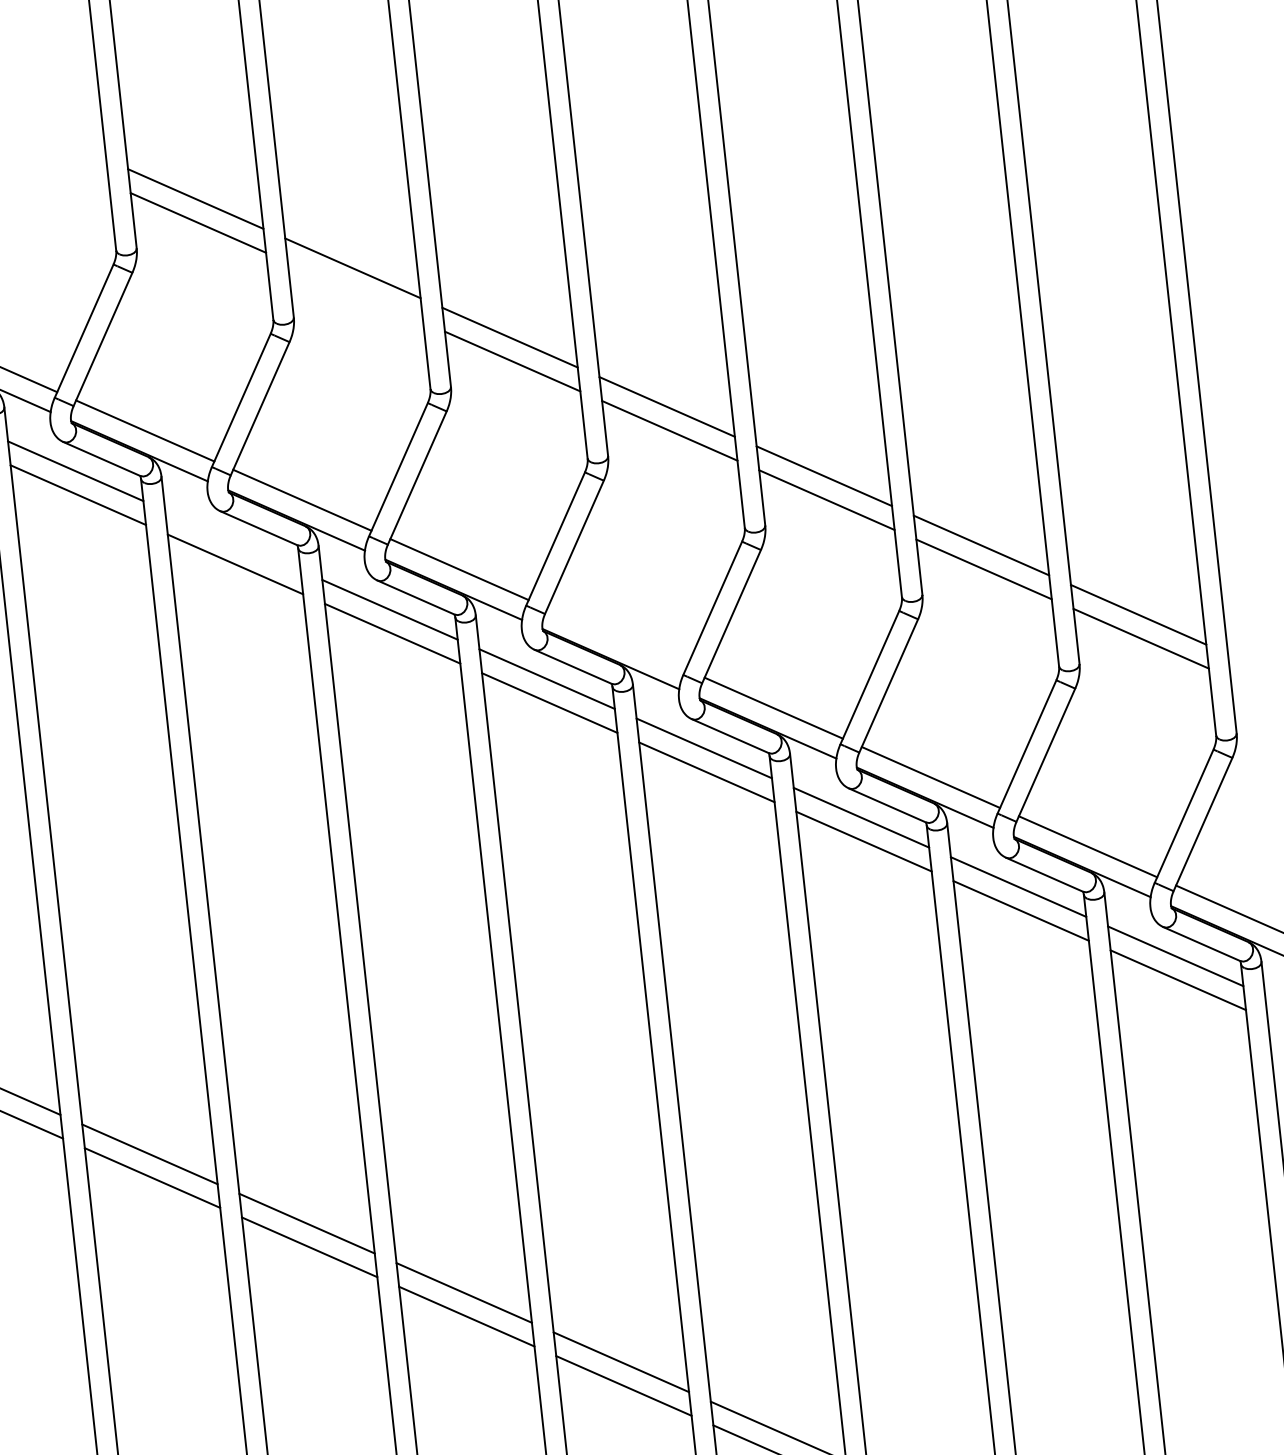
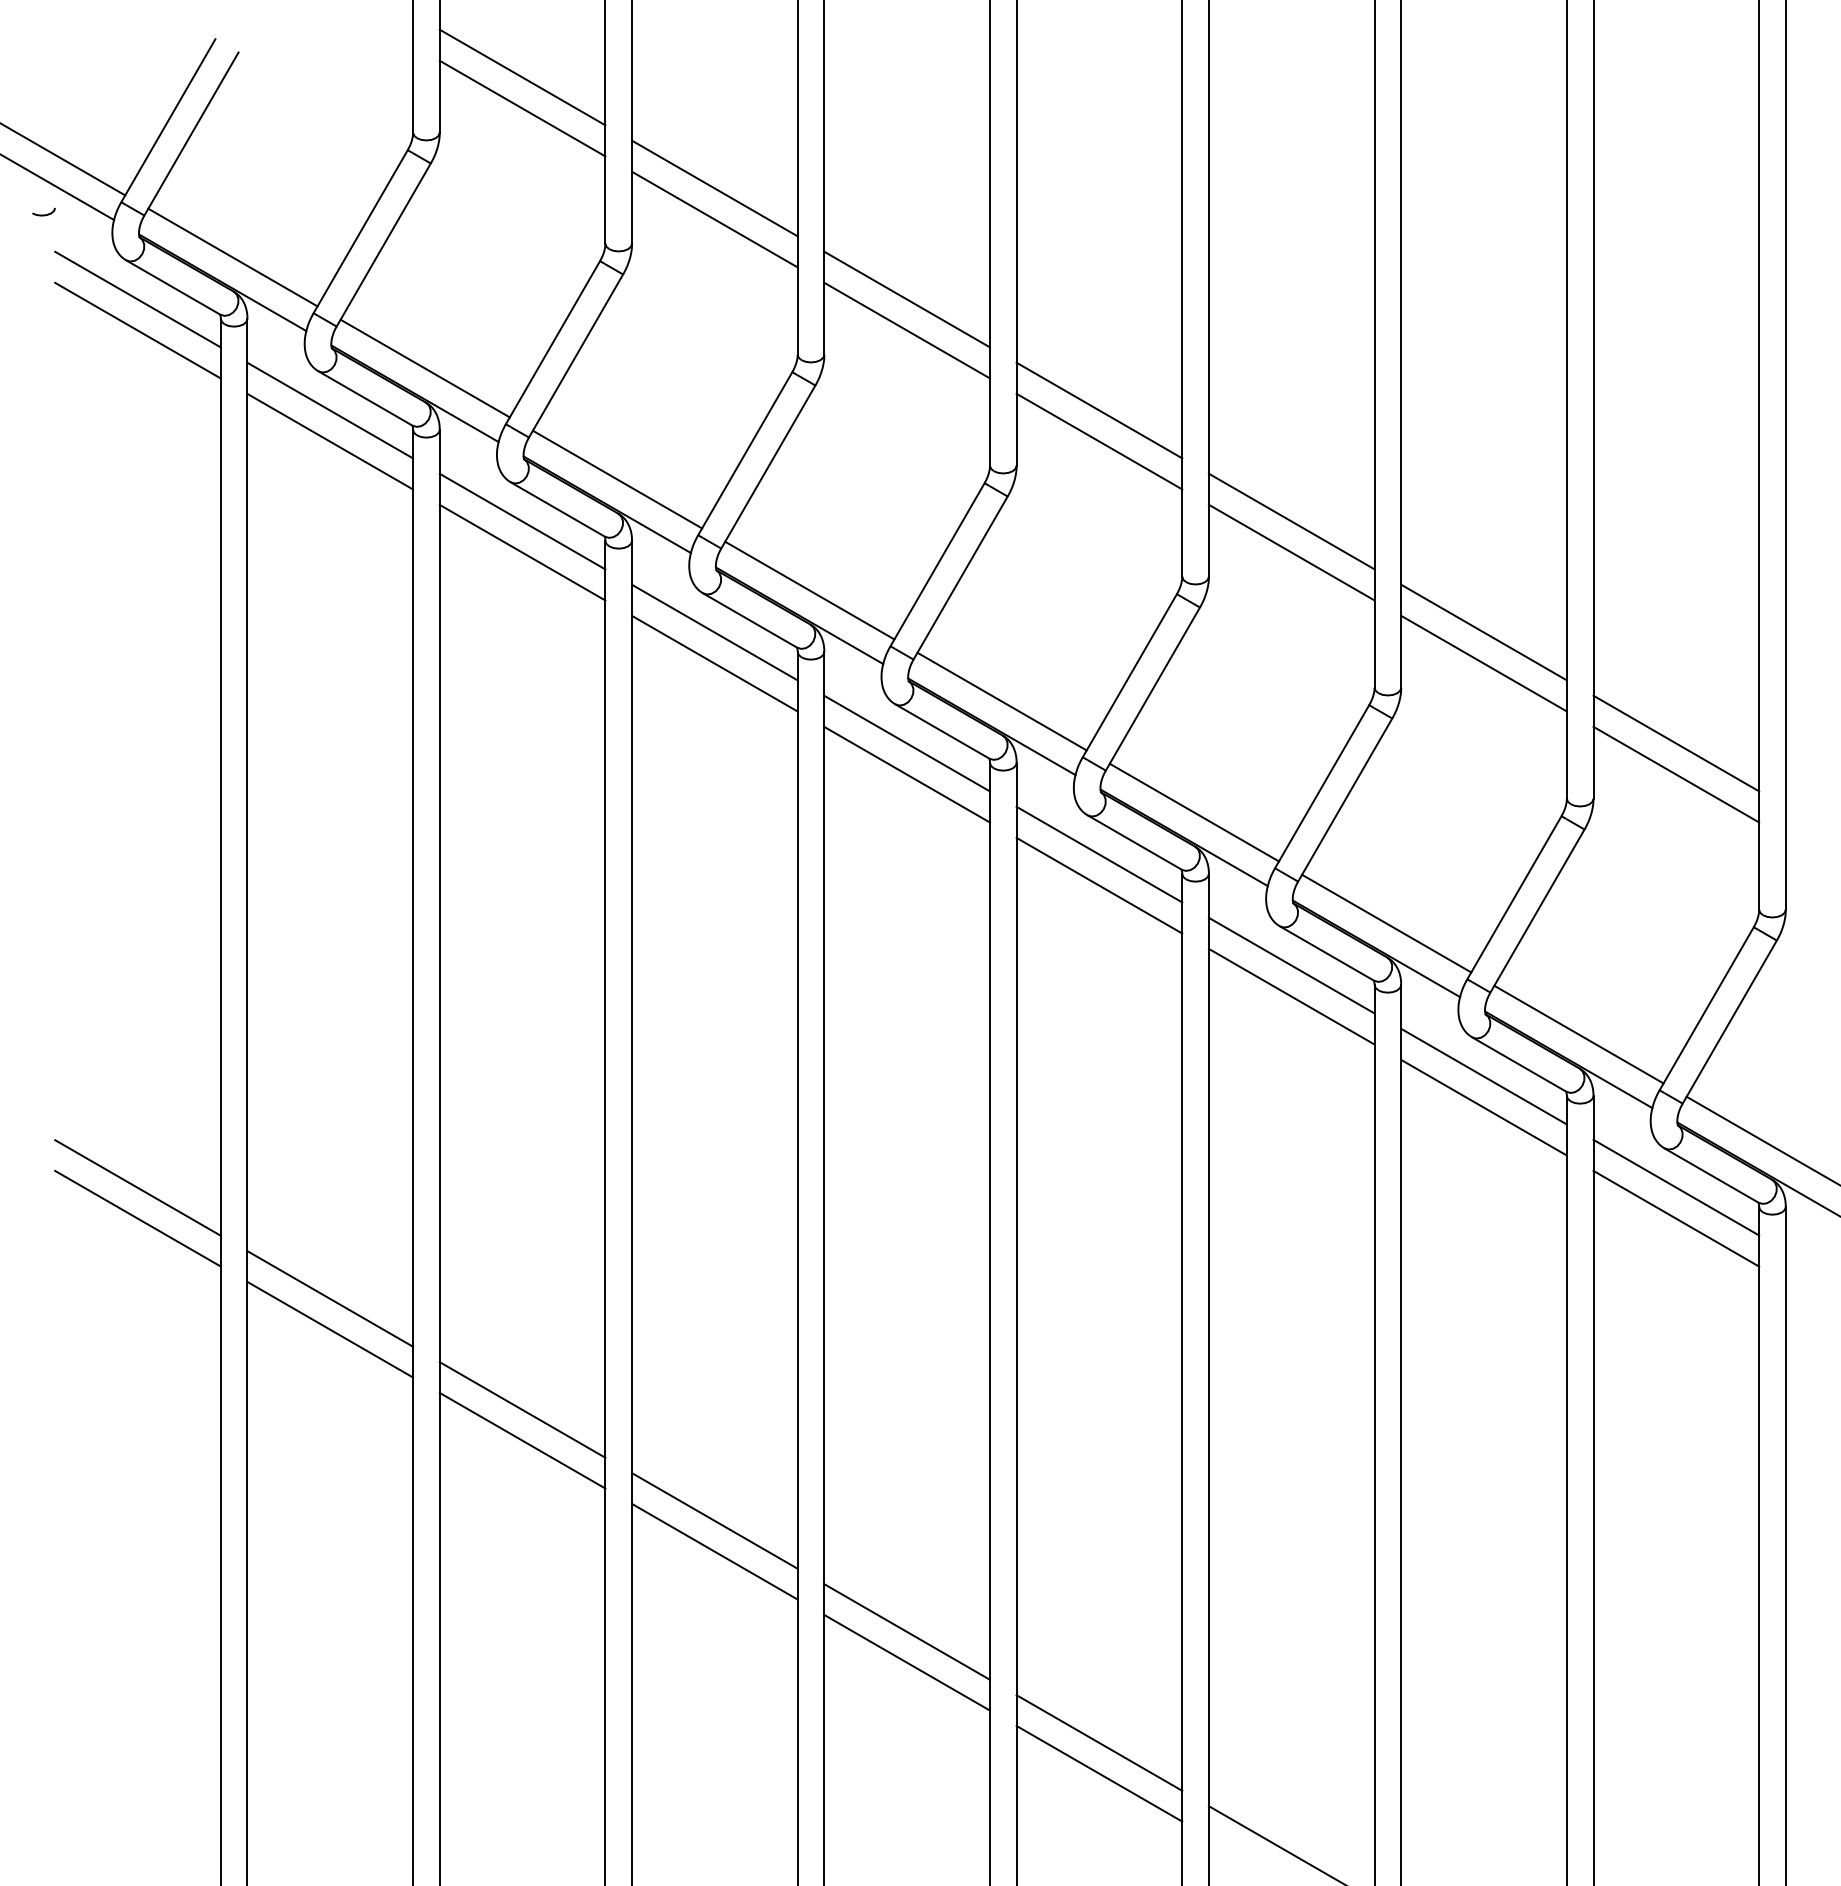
line: (355, 292) -> (714, 219), added
line: (232, 540) -> (522, 521), added
line: (616, 638) -> (1001, 701), added

